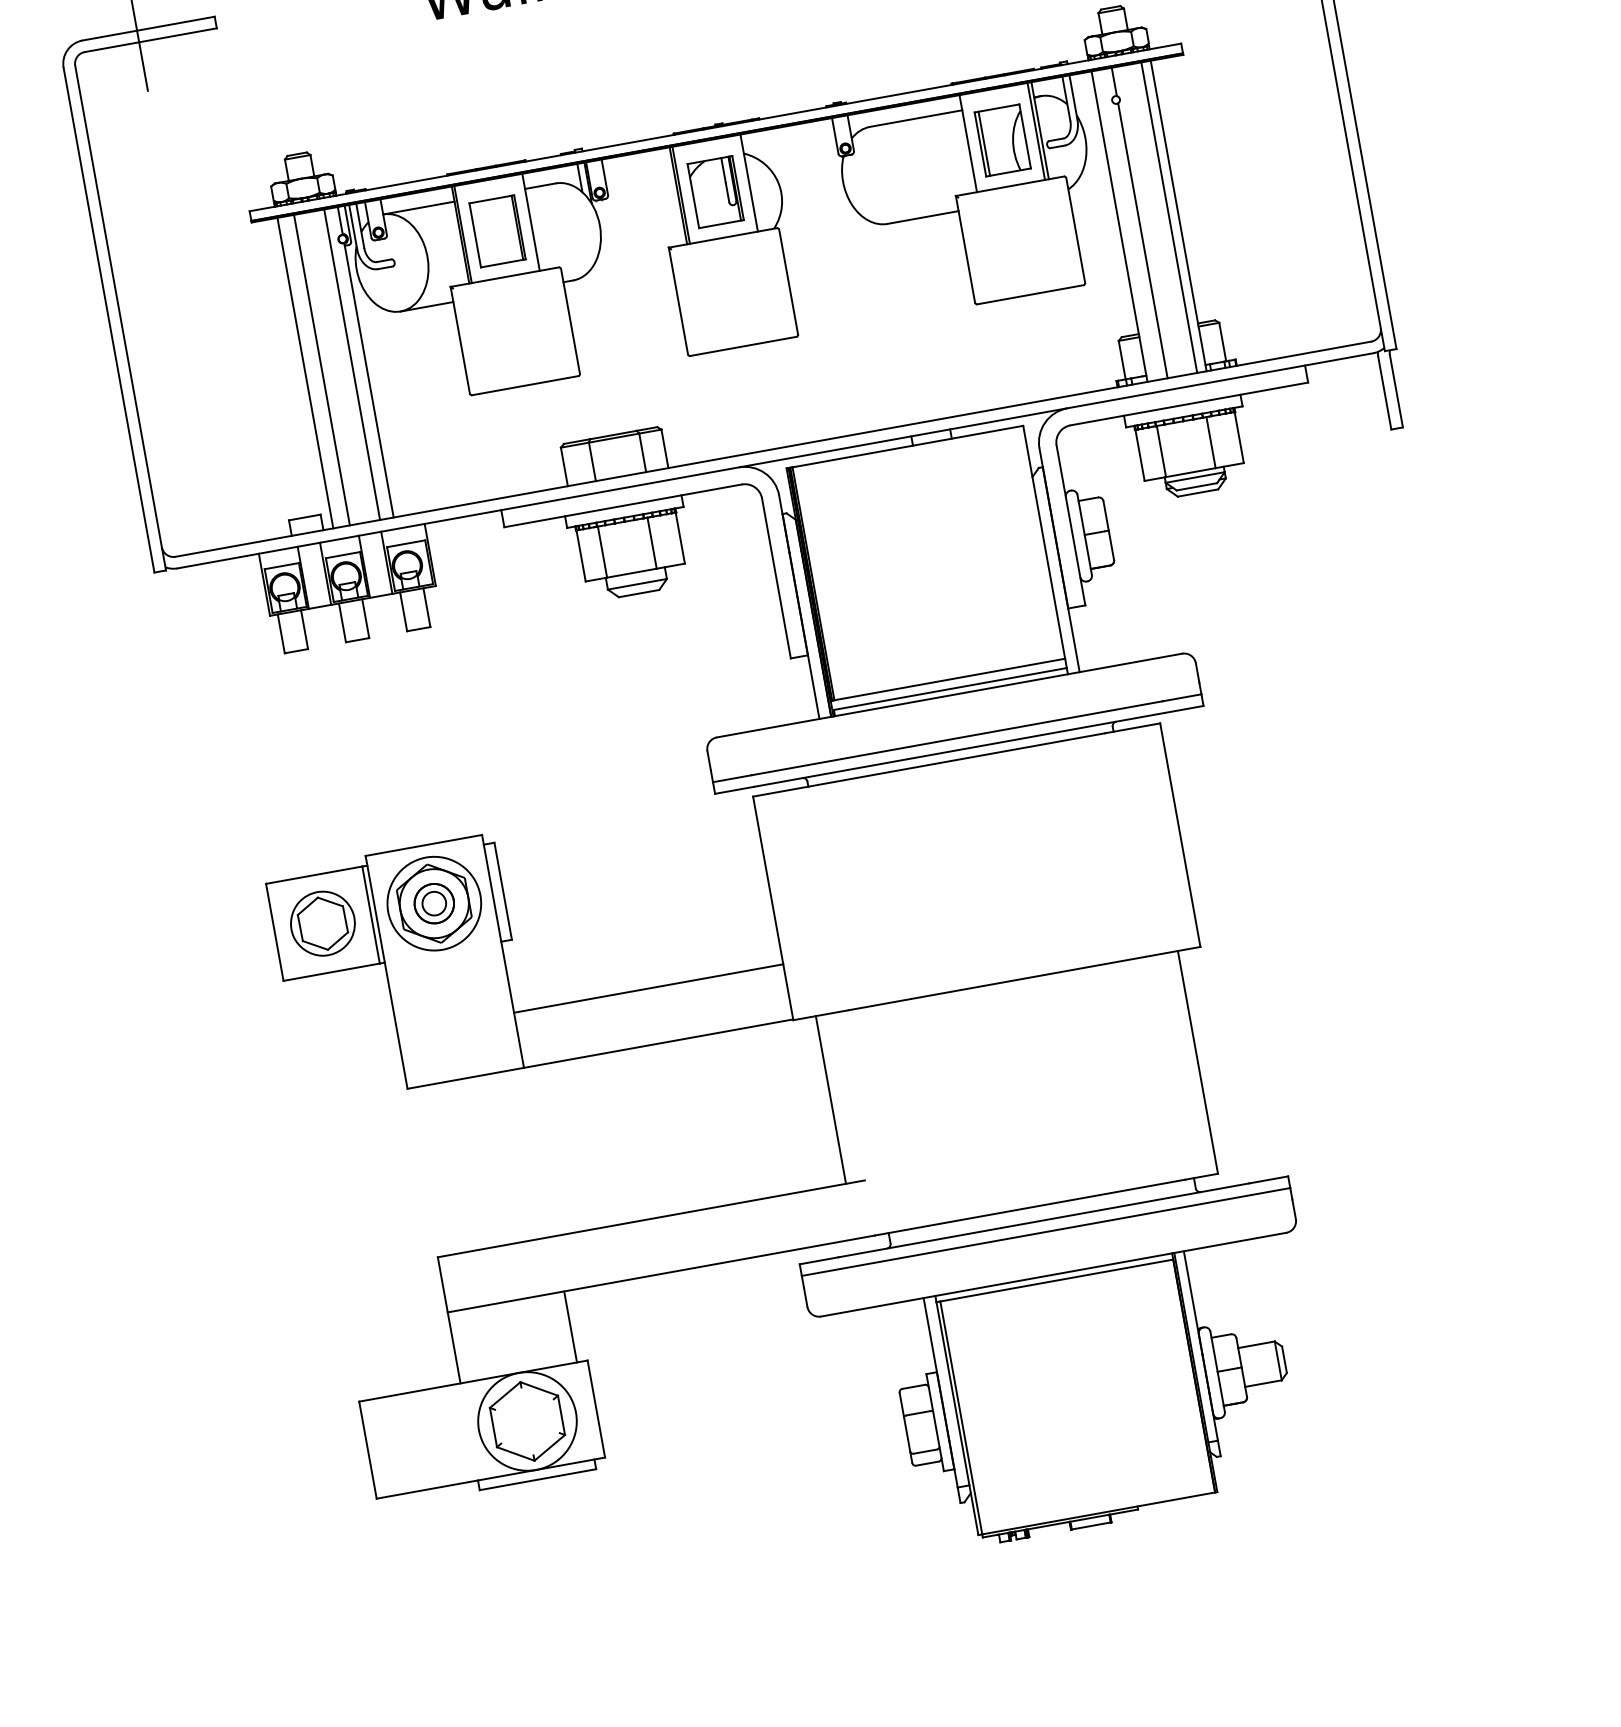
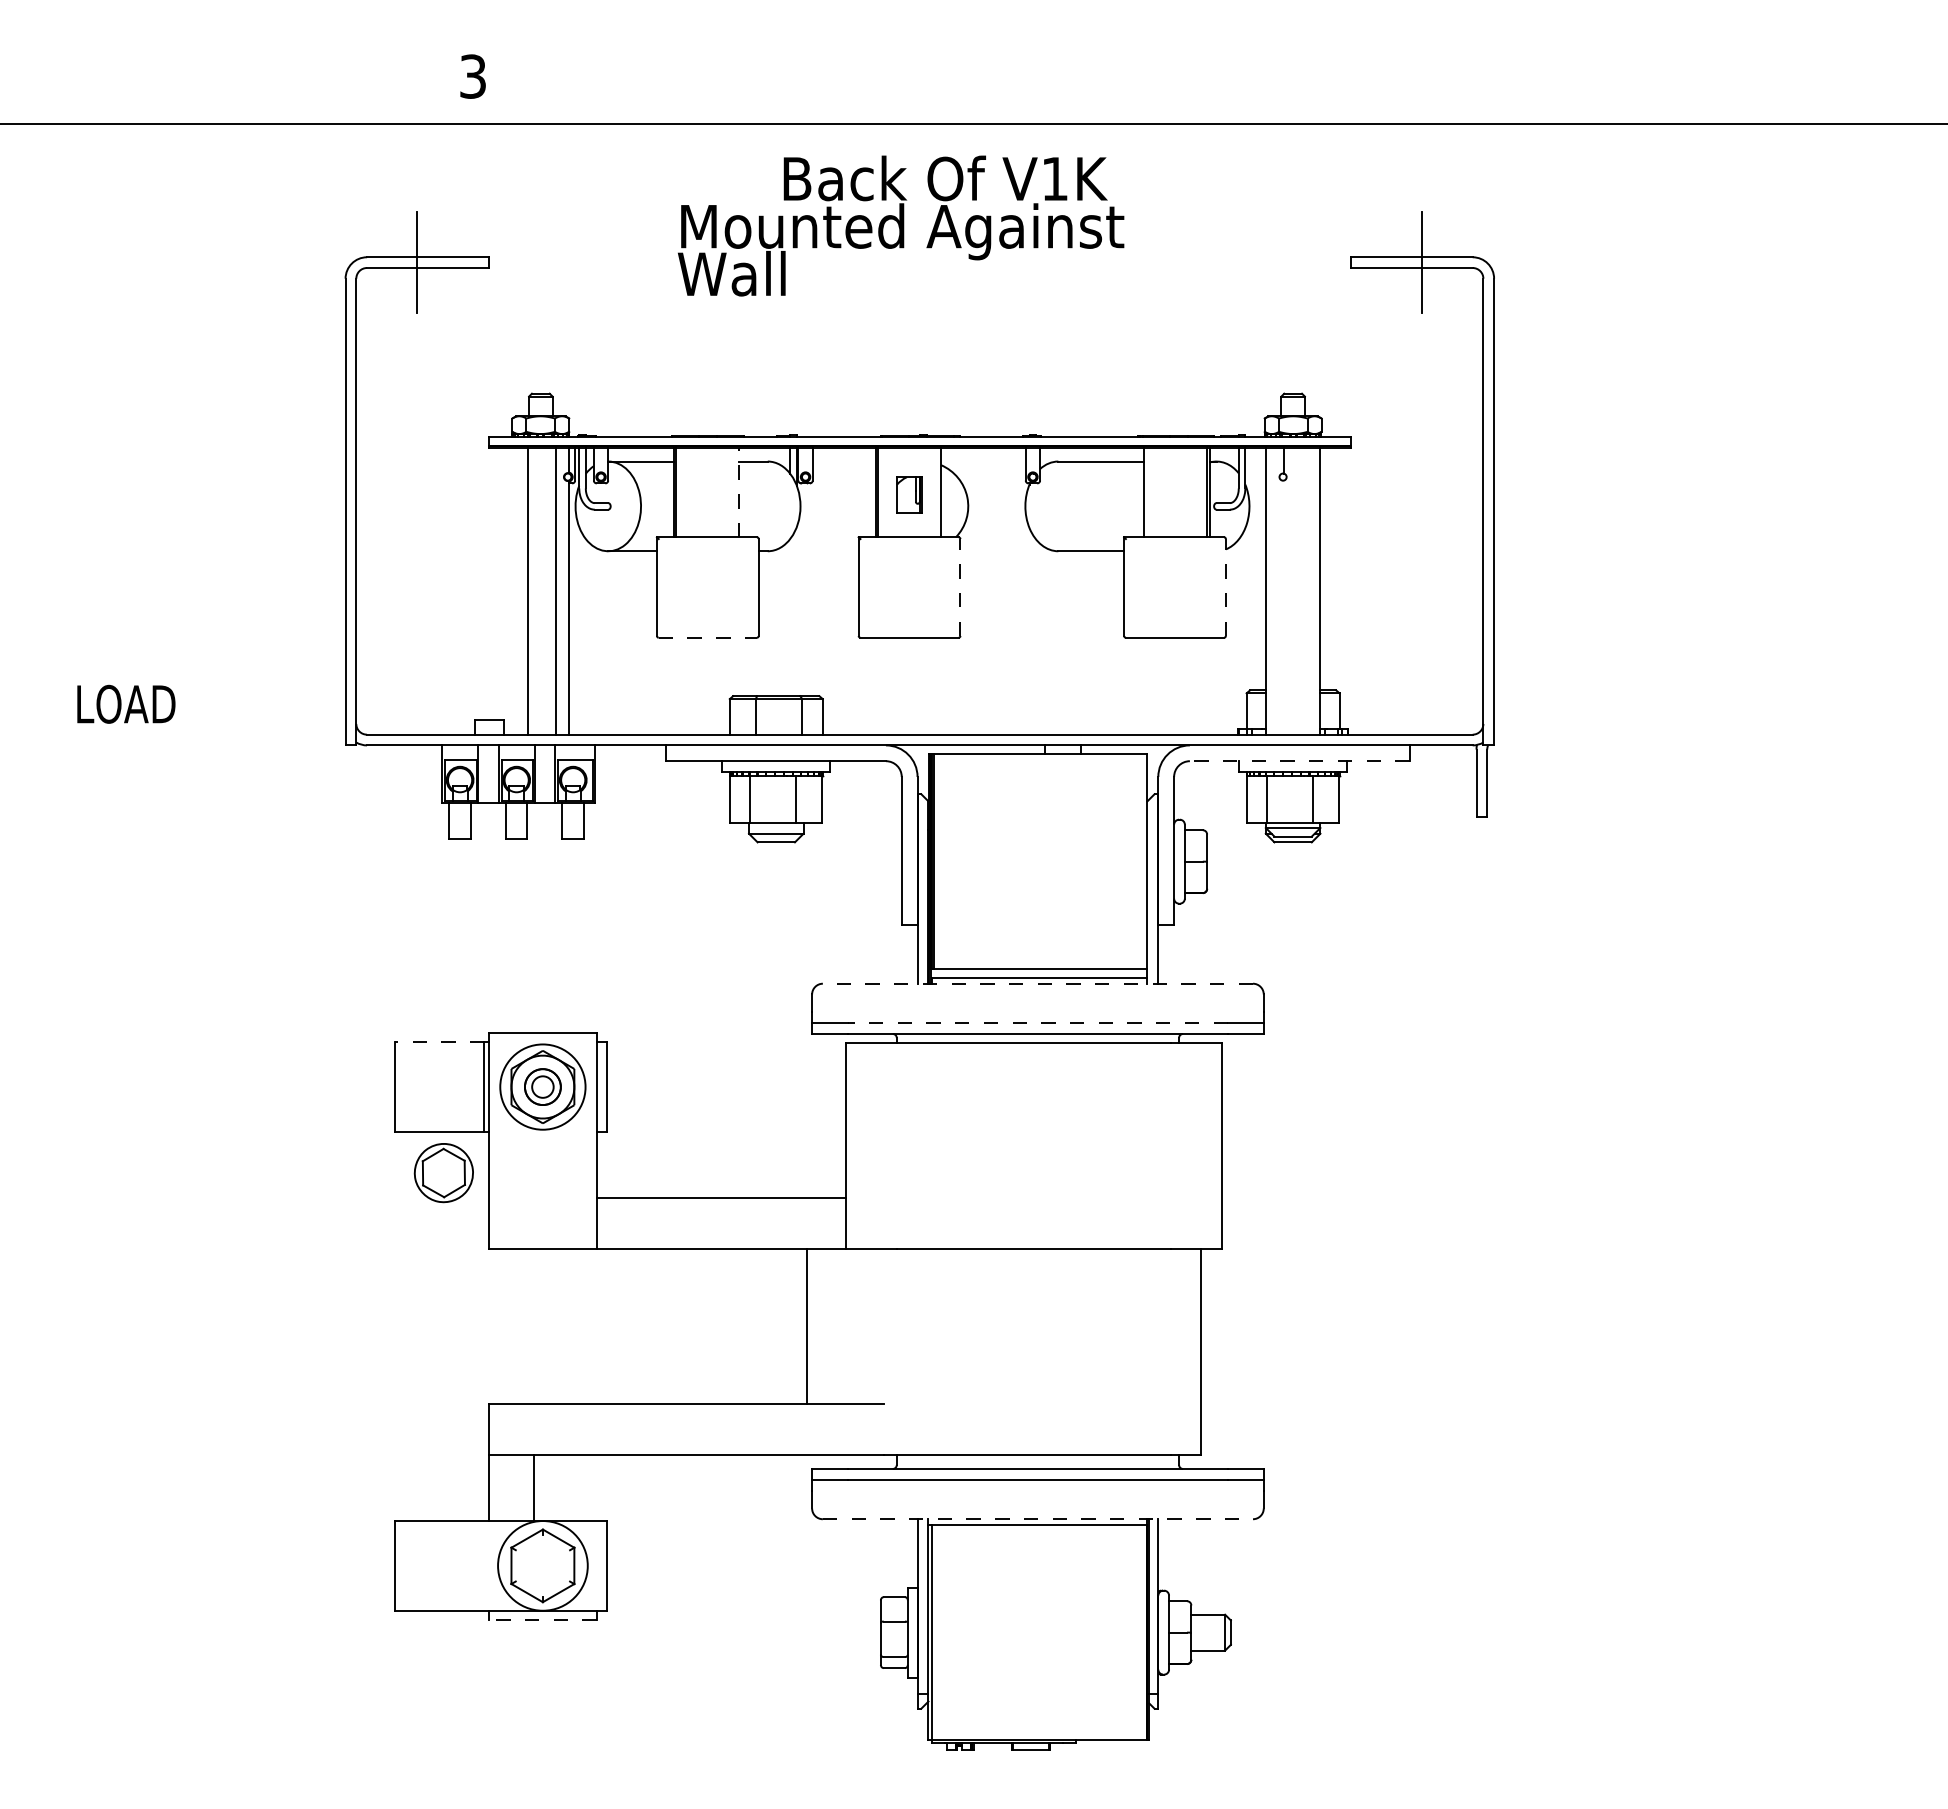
part: (1002, 139) -> (1174, 494), removed
part: (715, 191) -> (909, 494), size x0.6
line: (1168, 217) -> (1311, 590), removed
line: (531, 222) -> (739, 492), solid -> dashed
part: (497, 230) -> (707, 494), removed
line: (1075, 230) -> (1225, 587), solid -> dashed
line: (1142, 240) -> (1284, 607), removed
line: (788, 282) -> (960, 587), solid -> dashed
line: (304, 372) -> (512, 590), removed
line: (525, 385) -> (708, 637), solid -> dashed
line: (1189, 404) -> (1299, 761), solid -> dashed
line: (949, 695) -> (1037, 983), solid -> dashed
line: (956, 738) -> (1037, 1023), solid -> dashed
line: (313, 875) -> (439, 1042), solid -> dashed
part: (322, 924) -> (443, 1173), moved
line: (830, 1099) -> (806, 1326), moved
line: (1054, 1274) -> (1038, 1519), solid -> dashed
line: (570, 1327) -> (533, 1488), moved
line: (537, 1479) -> (542, 1619), solid -> dashed

